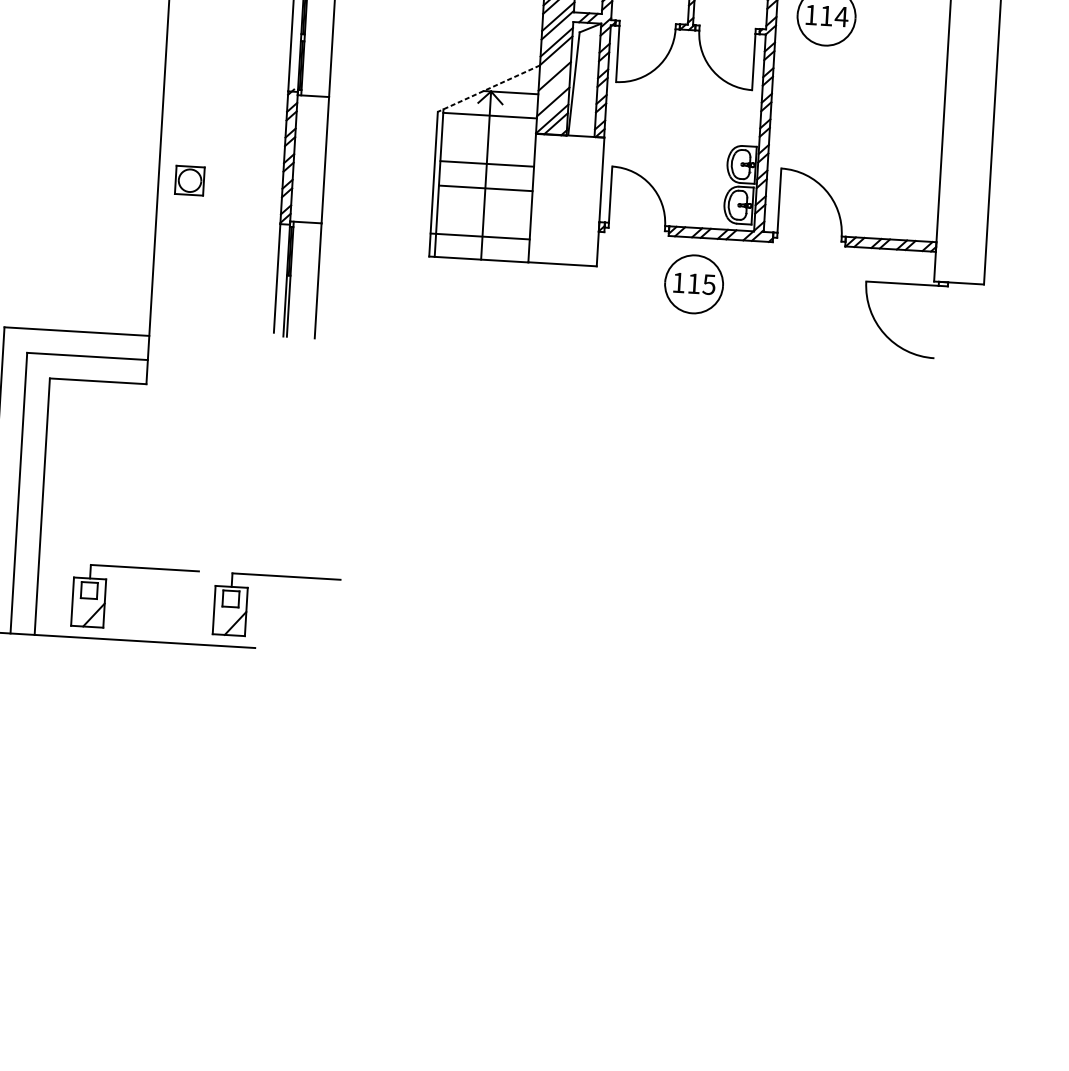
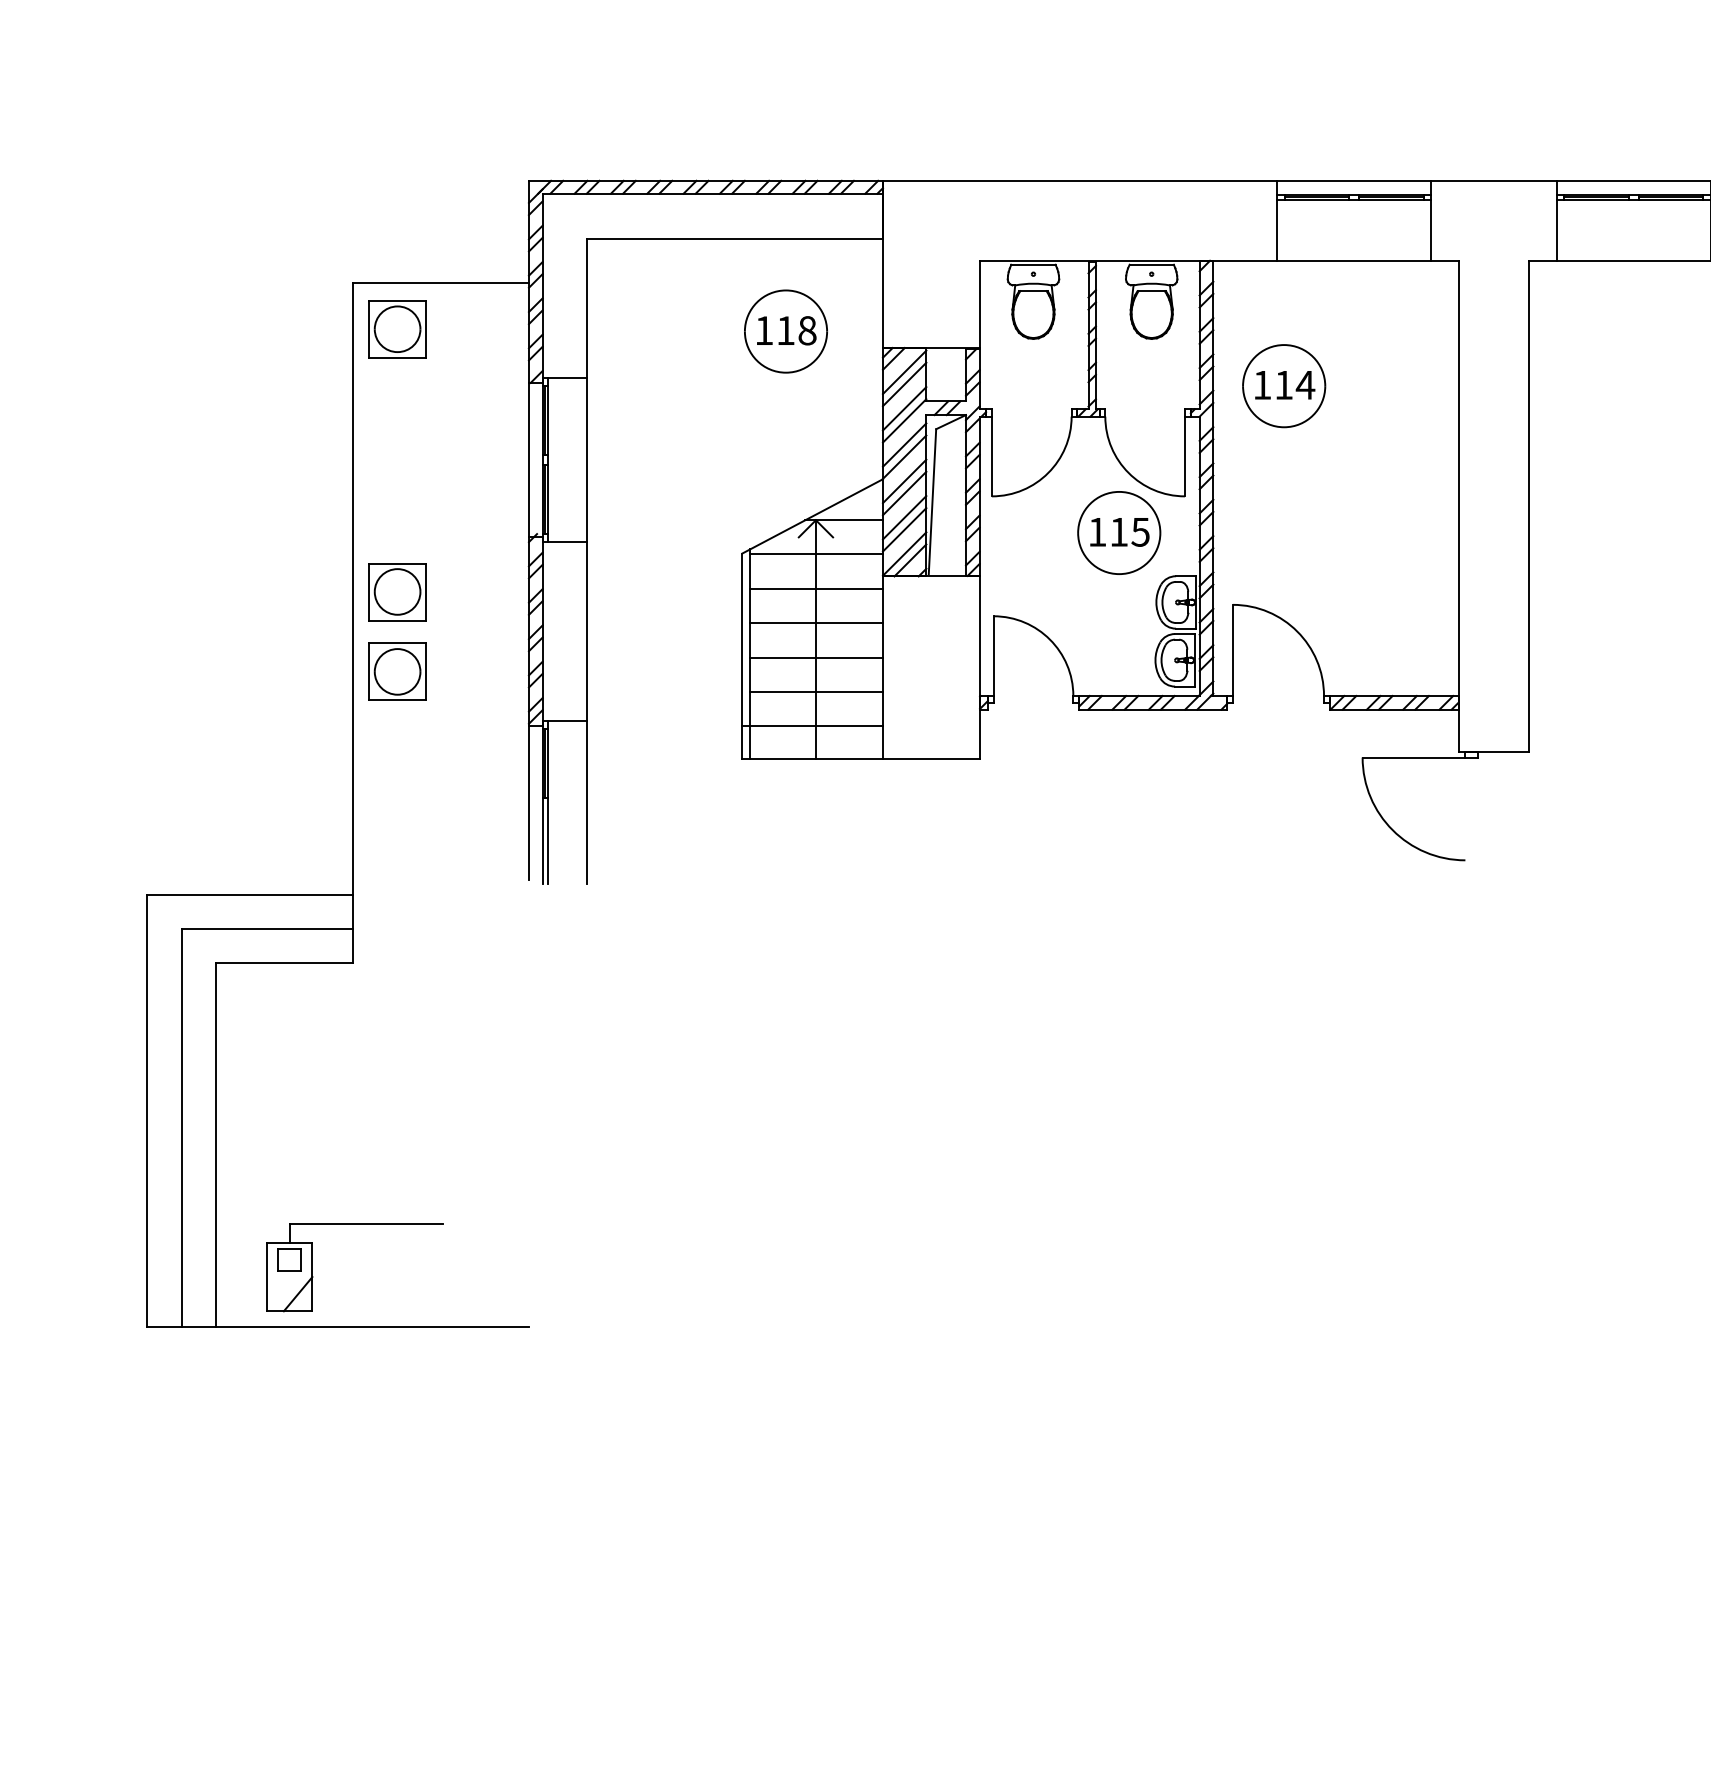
line: (555, 67) -> (904, 481), added
line: (488, 88) -> (812, 516), dashed -> solid
line: (553, 93) -> (904, 517), added
part: (193, 124) -> (397, 592), added
line: (488, 139) -> (816, 588), added
part: (190, 180) -> (397, 671), size x1.43
line: (484, 212) -> (816, 692), added
part: (694, 284) -> (1119, 532), moved
part: (247, 611) -> (514, 1276), removed

